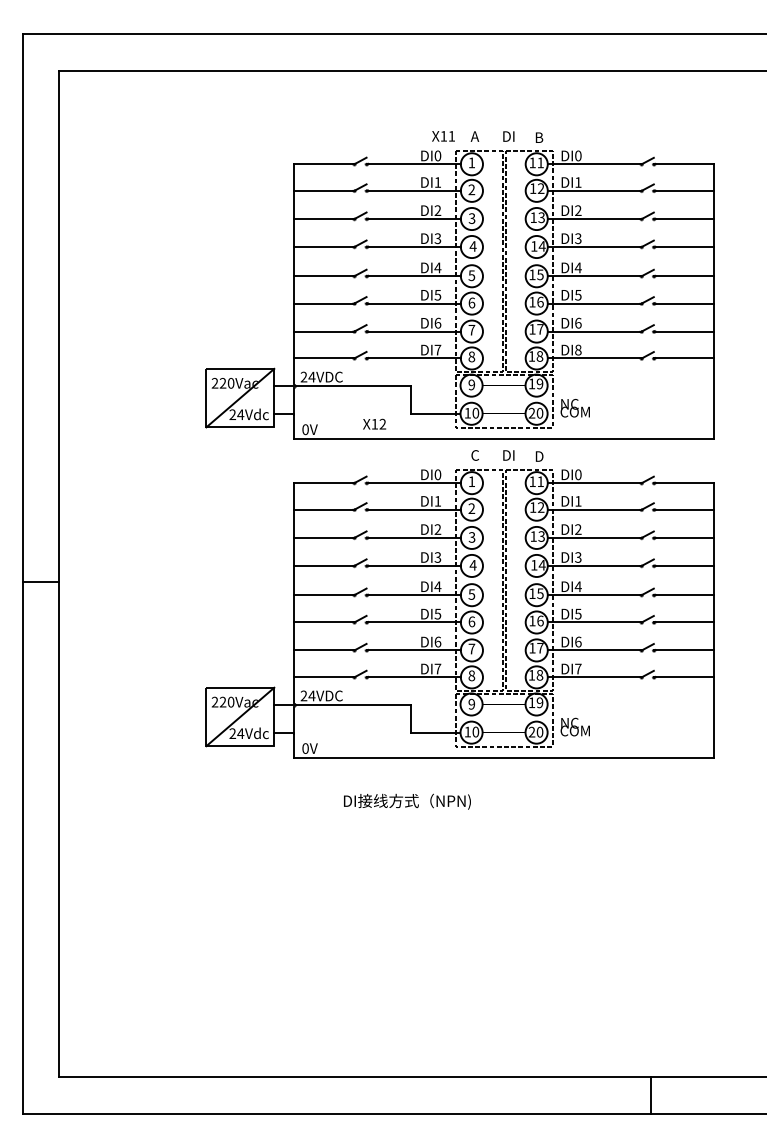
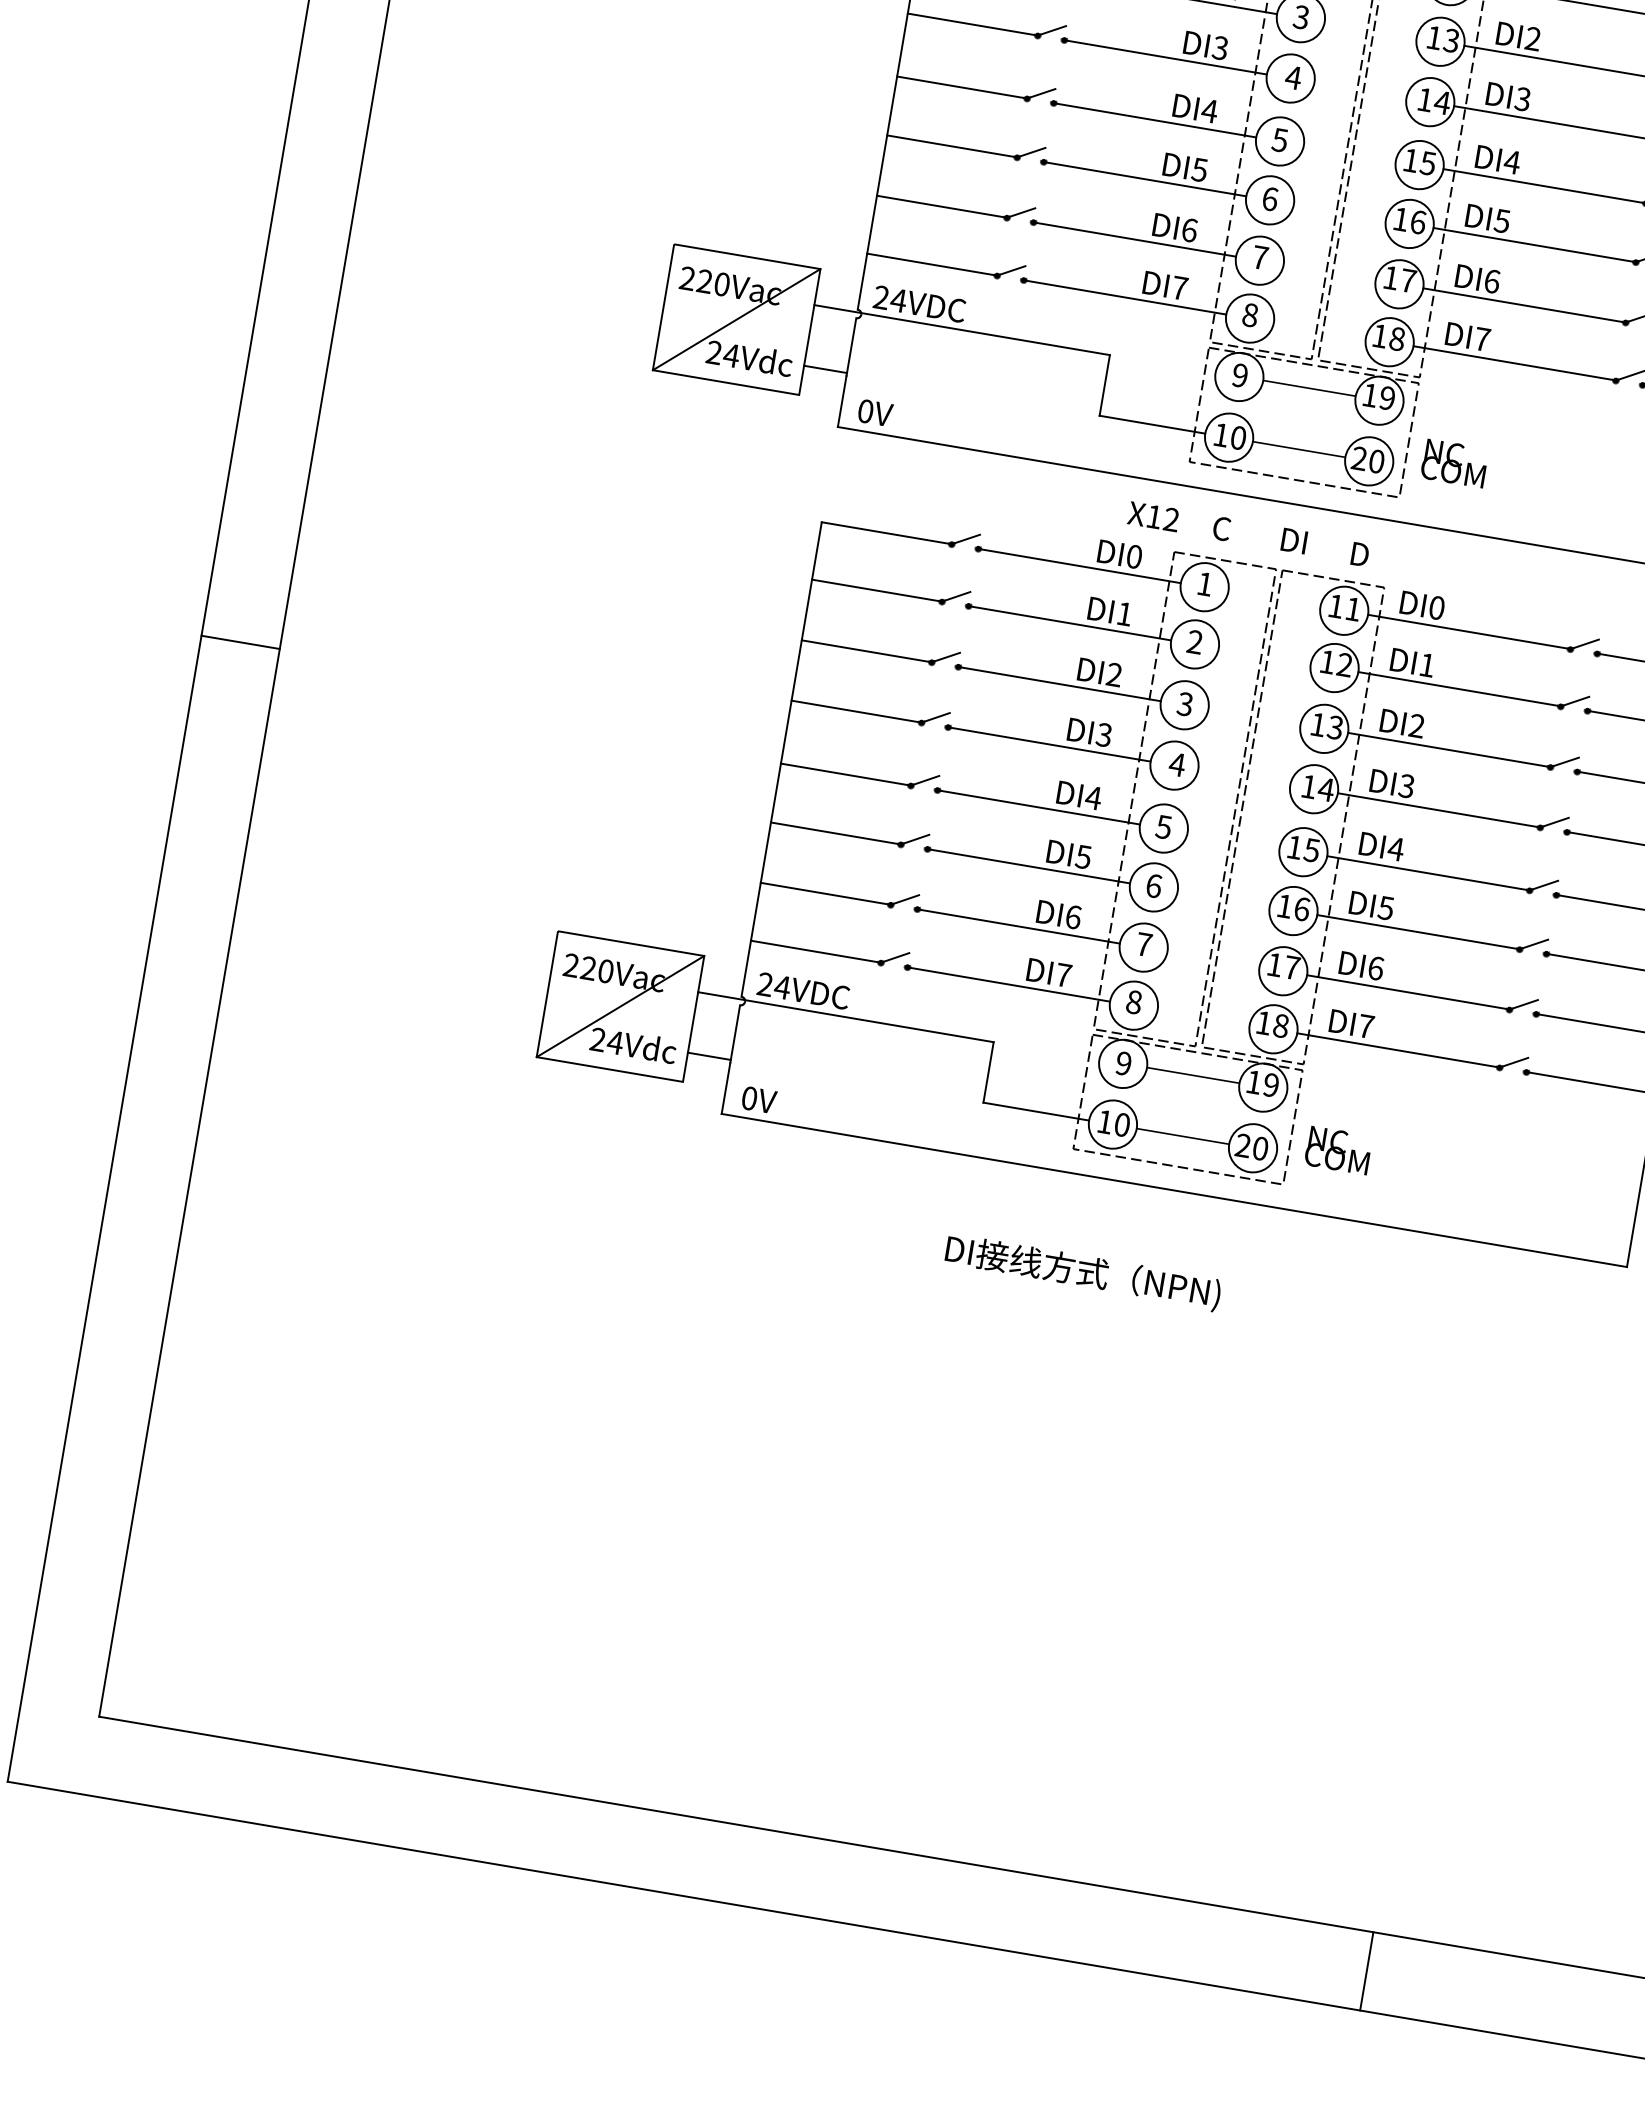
text: (578, 349) -> (1482, 338), DI8 -> DI7
text: (374, 423) -> (1153, 515), moved
text: (407, 801) -> (1083, 1272), moved

